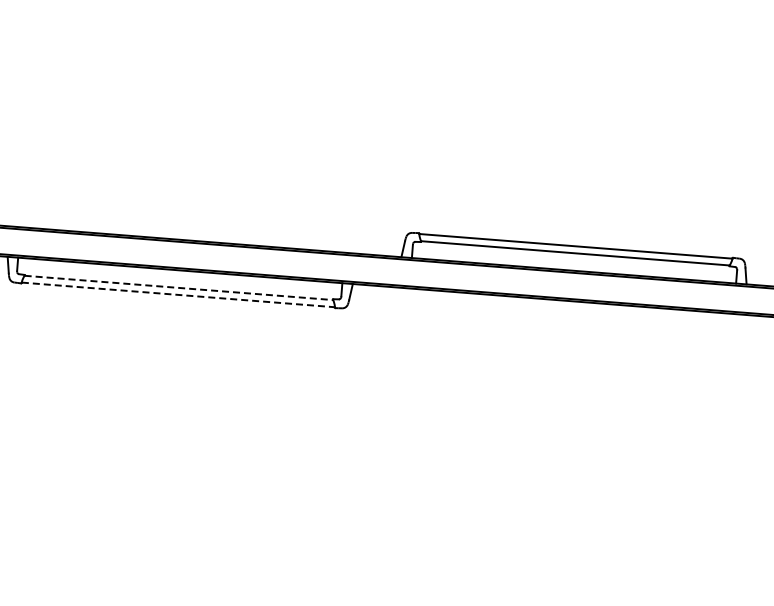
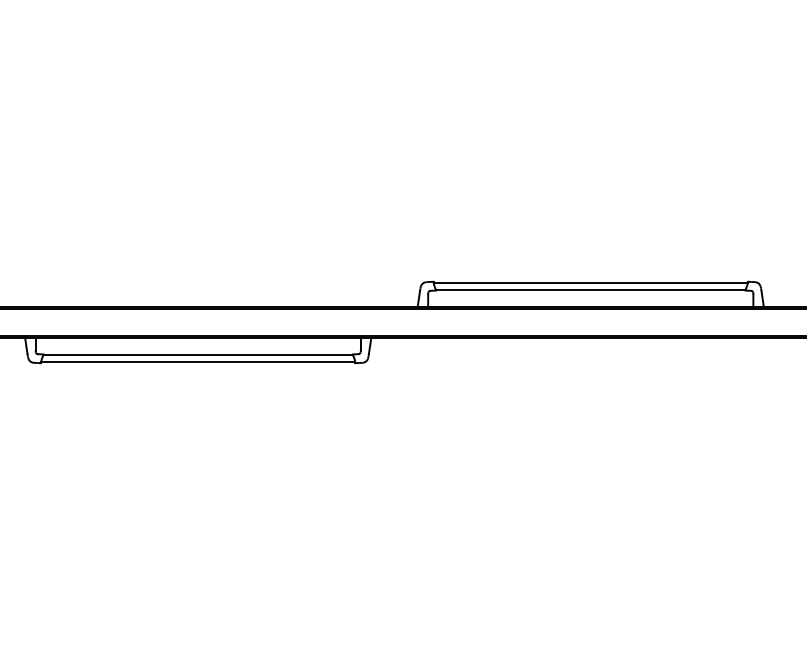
line: (179, 288) -> (198, 355), dashed -> solid
line: (178, 295) -> (198, 362), dashed -> solid

